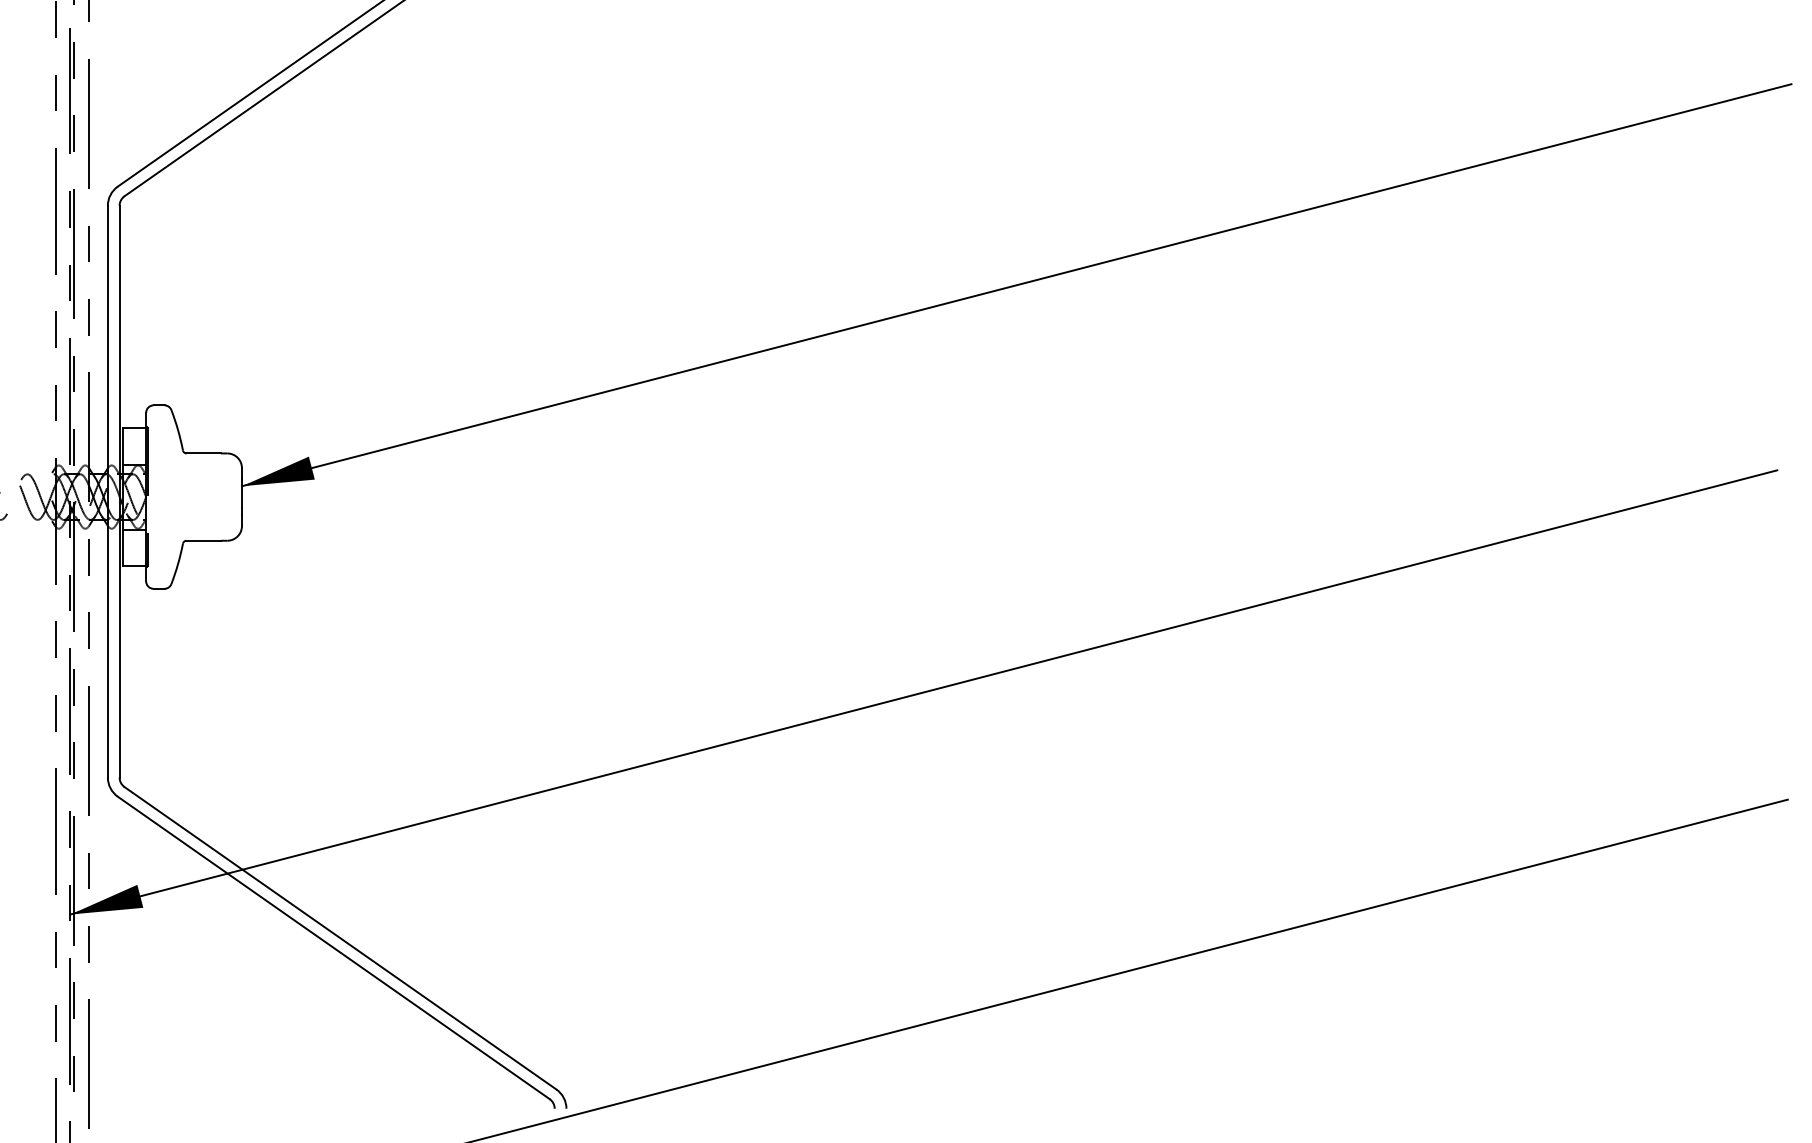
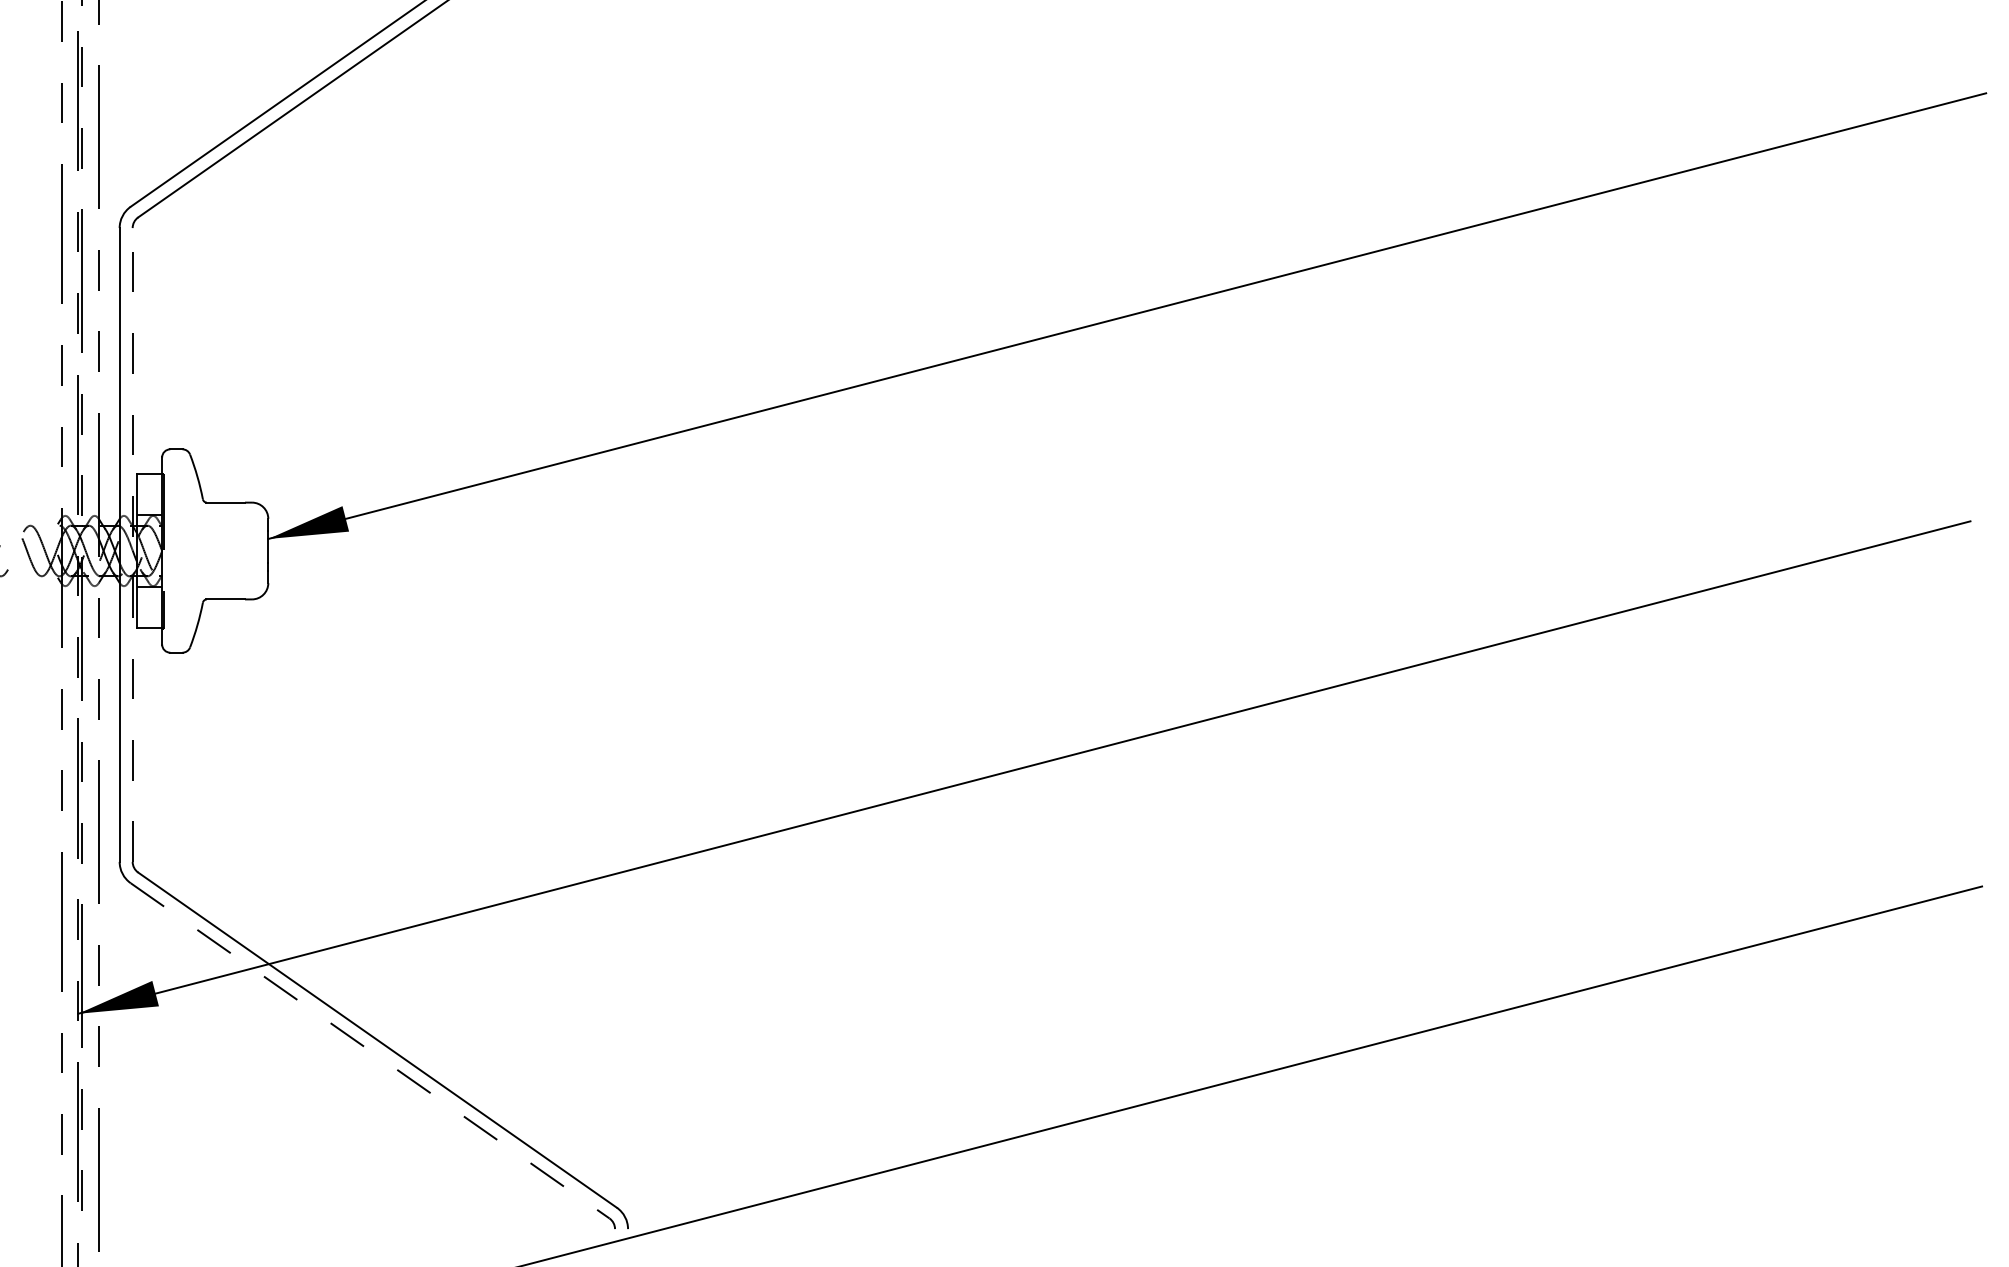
line: (119, 492) -> (132, 545), solid -> dashed
line: (334, 948) -> (370, 1051), solid -> dashed

